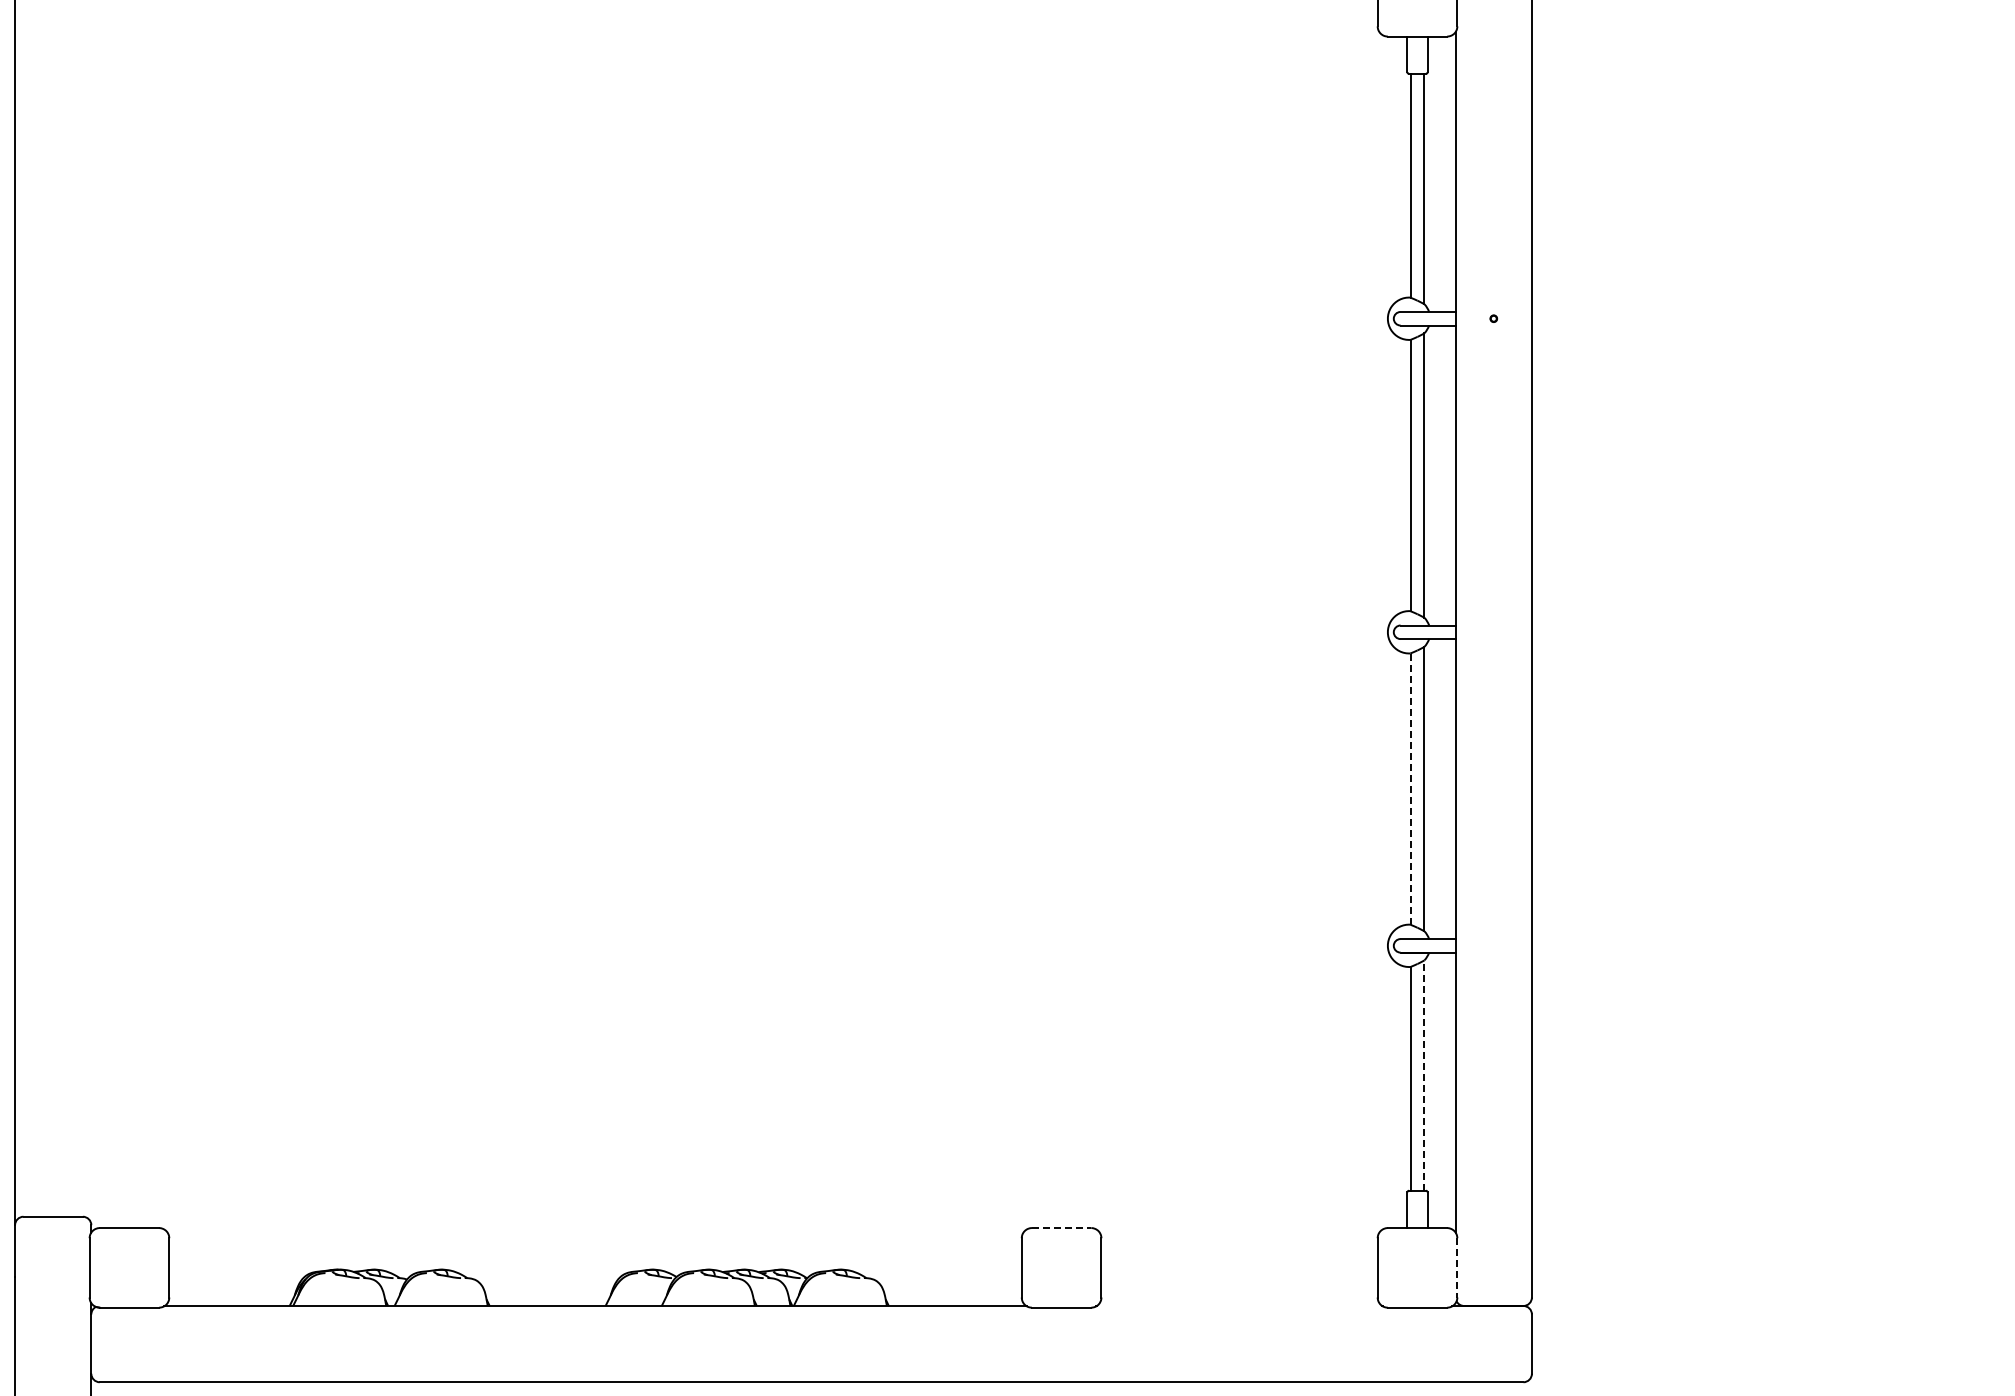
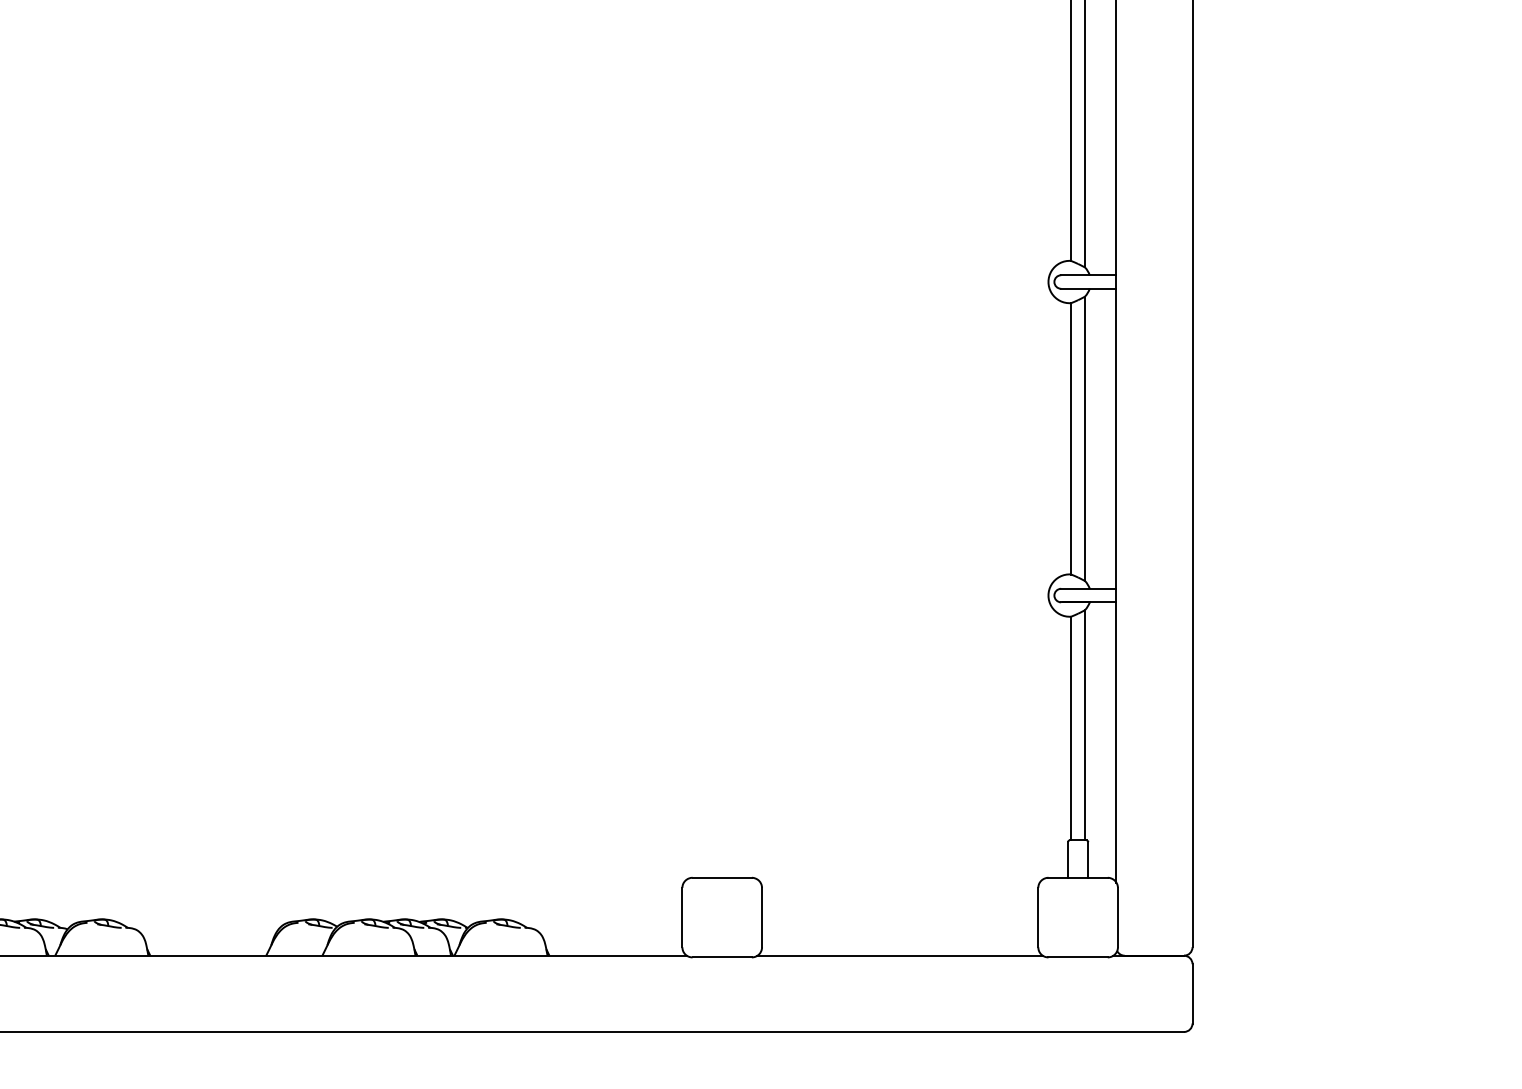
line: (1410, 789) -> (1071, 439), dashed -> solid
line: (1424, 1075) -> (1085, 725), dashed -> solid
line: (1061, 1228) -> (722, 878), dashed -> solid
line: (1457, 1267) -> (1118, 917), dashed -> solid
line: (1239, 1305) -> (900, 955), added

